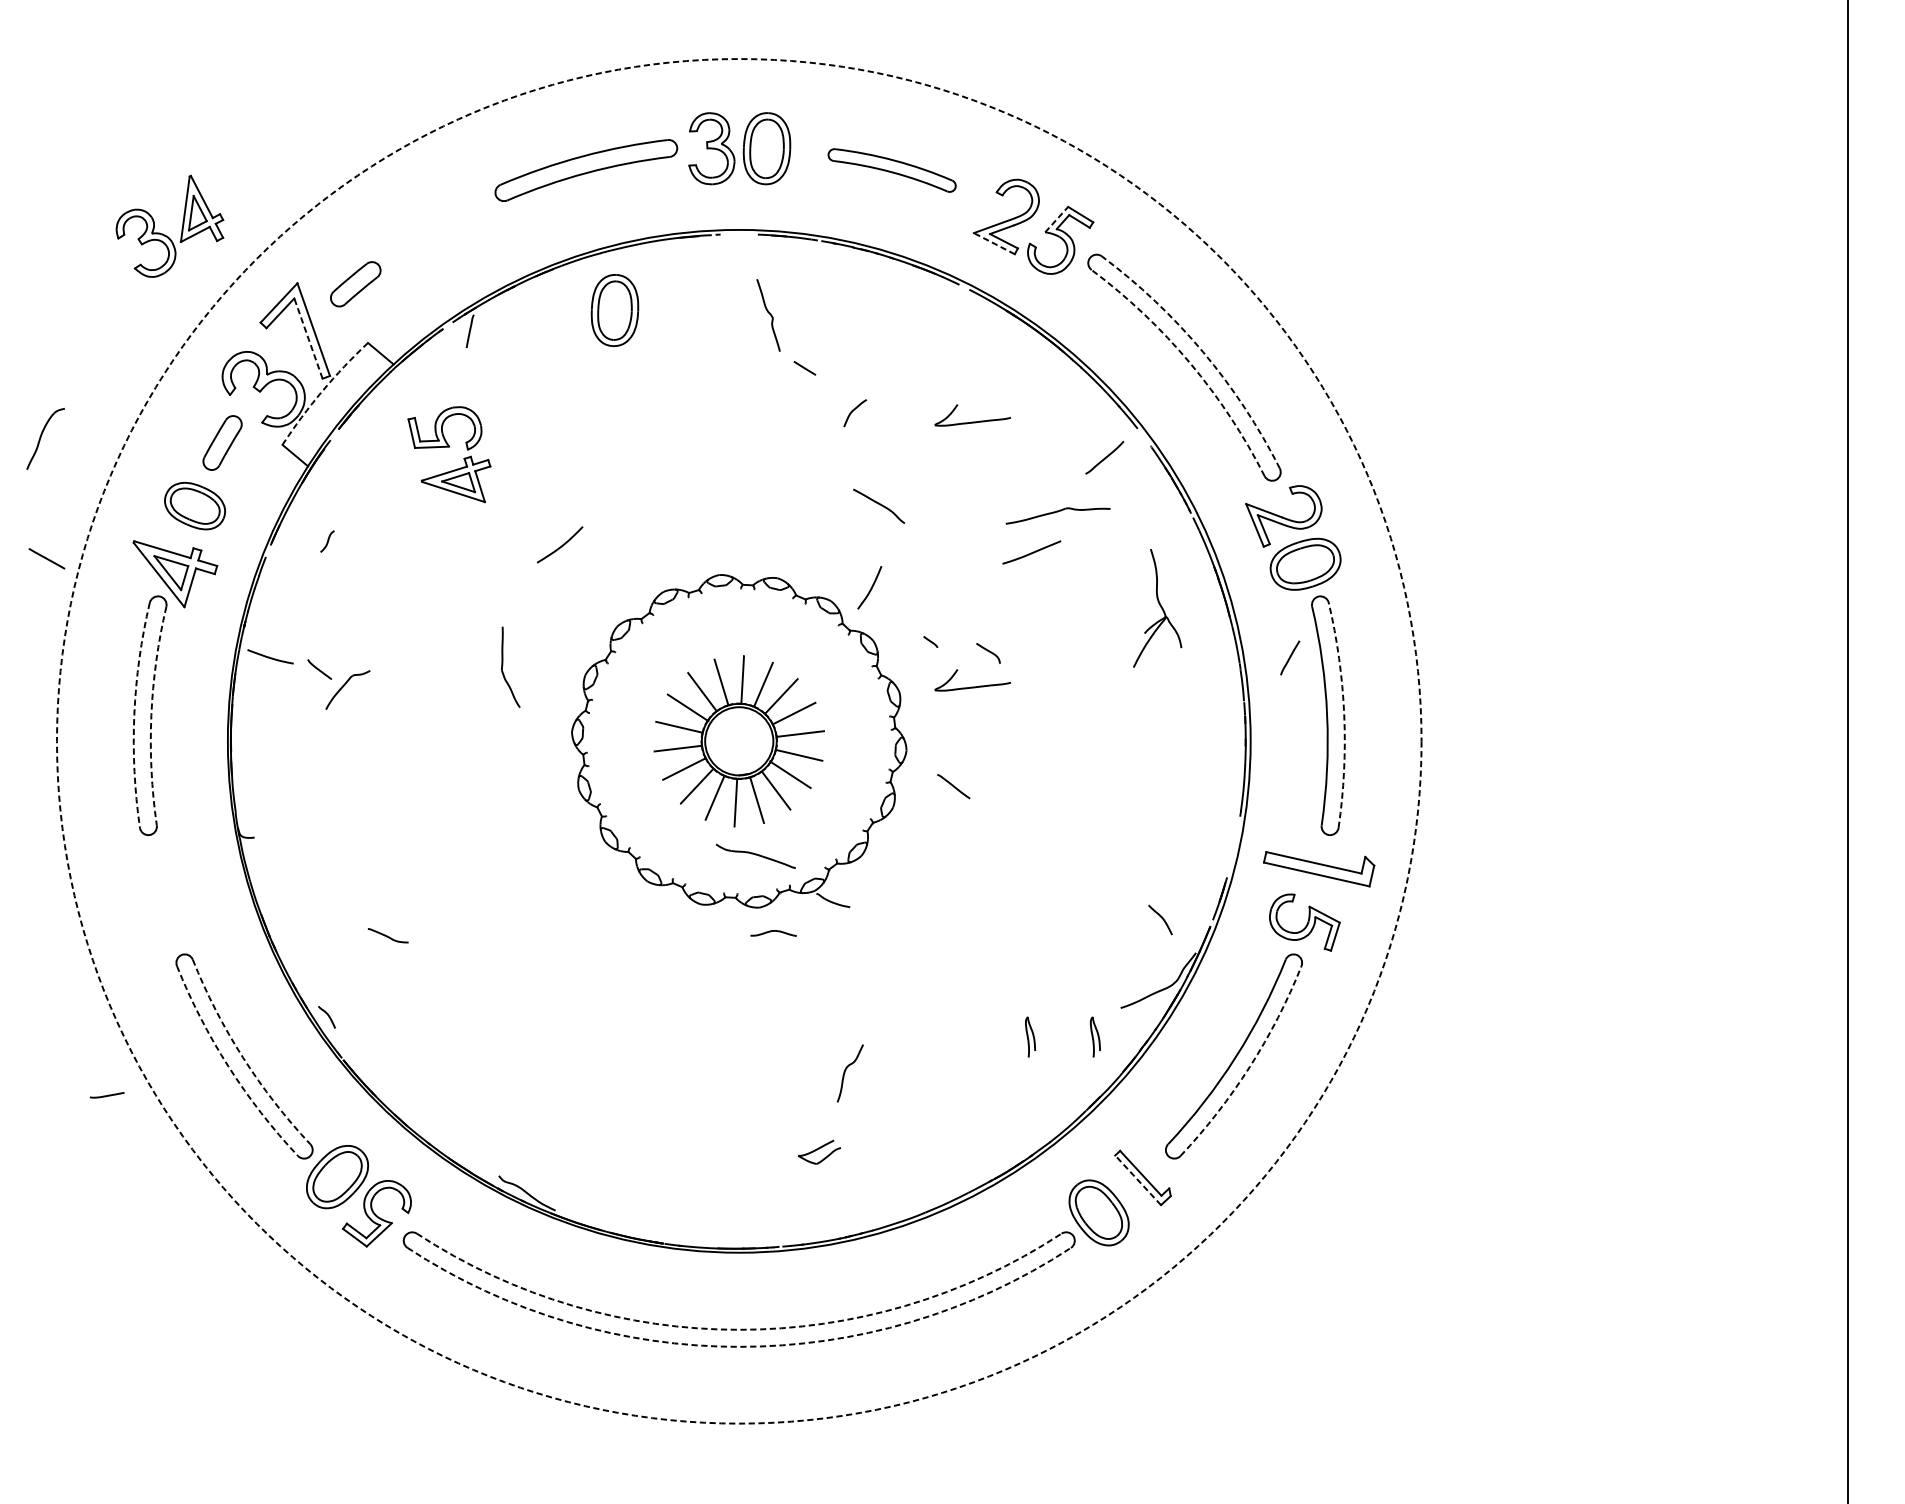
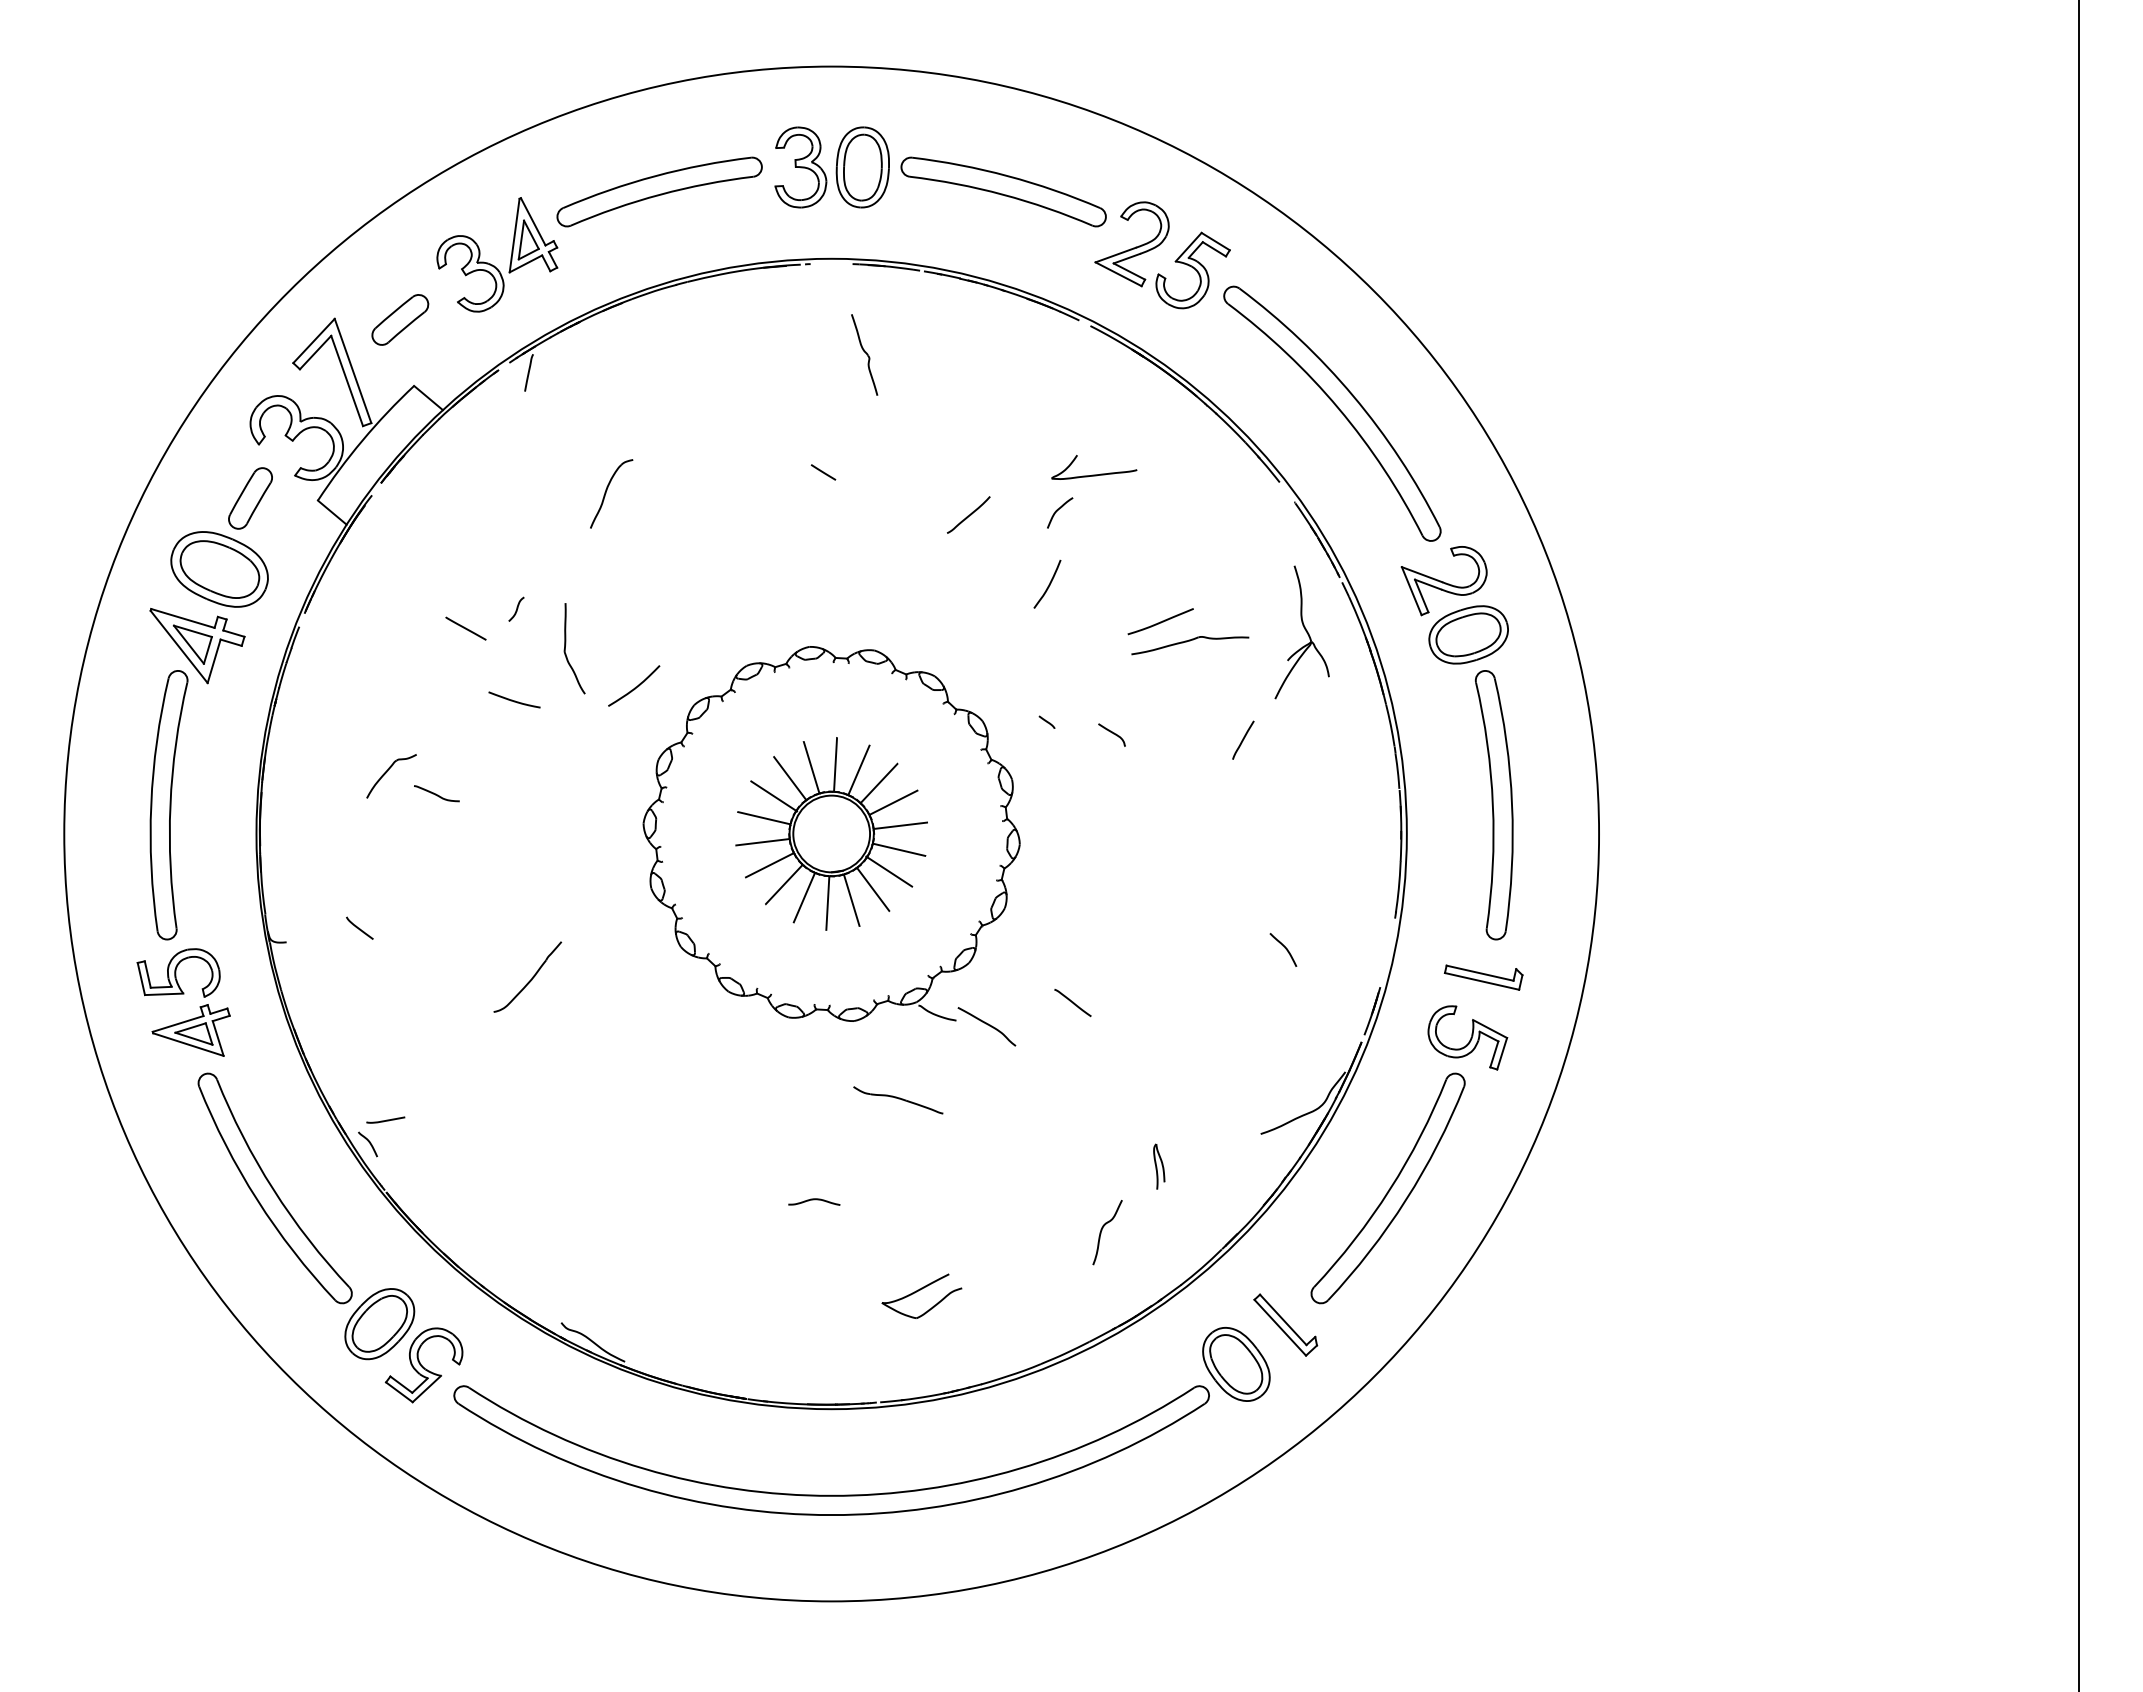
part: (892, 170) -> (1003, 191), size x1.43
line: (1057, 218) -> (1189, 246), dashed -> solid
part: (165, 234) -> (492, 264), moved
line: (994, 243) -> (1118, 274), dashed -> solid
part: (614, 310) -> (691, 349), removed
line: (308, 339) -> (347, 381), dashed -> solid
arc: (1203, 352) -> (1353, 396), dashed -> solid
arc: (1189, 363) -> (1338, 408), dashed -> solid
line: (804, 368) -> (823, 472), moved
arc: (322, 391) -> (362, 440), dashed -> solid
curve: (853, 411) -> (1058, 510), moved
part: (45, 438) -> (611, 493), moved
part: (449, 447) -> (183, 994), moved
curve: (1105, 457) -> (969, 514), moved
curve: (879, 505) -> (987, 1025), moved
part: (194, 506) -> (219, 569), size x1.43
part: (1058, 515) -> (1190, 645), moved
curve: (327, 540) -> (516, 608), moved
curve: (560, 546) -> (634, 687), moved
line: (46, 558) -> (465, 628), moved
curve: (870, 587) -> (1048, 584), moved
part: (1156, 608) -> (1301, 632), moved
curve: (270, 657) -> (514, 700), moved
line: (1290, 657) -> (1243, 739), moved
part: (503, 663) -> (566, 644), moved
curve: (319, 668) -> (359, 927), moved
part: (972, 686) -> (1094, 772), removed
arc: (134, 715) -> (151, 804), dashed -> solid
arc: (151, 715) -> (170, 805), dashed -> solid
arc: (1344, 715) -> (1512, 804), dashed -> solid
circle: (739, 740) -> (831, 833), dashed -> solid
line: (953, 787) -> (1072, 1003), moved
part: (756, 856) -> (898, 1100), moved
part: (468, 868) -> (527, 976), added
part: (1318, 868) -> (1483, 977), size x0.62
curve: (1162, 919) -> (1285, 949), moved
curve: (773, 932) -> (814, 1200), moved
curve: (387, 935) -> (436, 793), moved
part: (1095, 1036) -> (1232, 1166), removed
arc: (242, 1057) -> (273, 1189), dashed -> solid
arc: (228, 1066) -> (257, 1199), dashed -> solid
arc: (1250, 1066) -> (1406, 1199), dashed -> solid
curve: (845, 1071) -> (1102, 1230), moved
curve: (107, 1094) -> (386, 1119), moved
part: (819, 1151) -> (921, 1295), size x1.67
line: (1138, 1180) -> (1280, 1327), dashed -> solid
arc: (739, 1329) -> (831, 1495), dashed -> solid
arc: (739, 1347) -> (831, 1515), dashed -> solid

